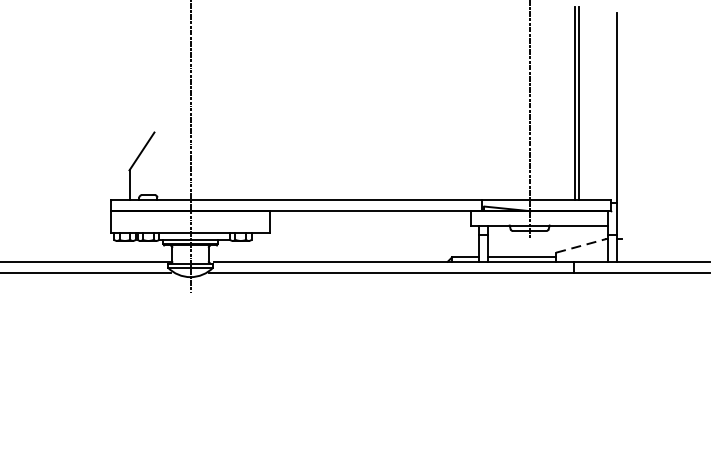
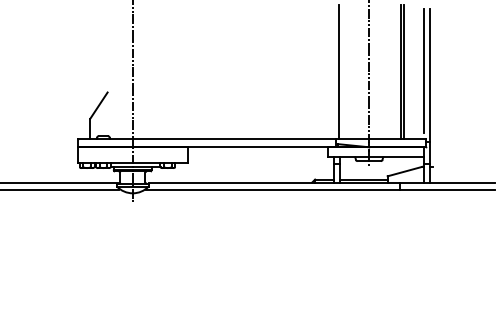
line: (607, 100) -> (423, 70), added
line: (487, 103) -> (339, 72), added
line: (581, 245) -> (405, 171), dashed -> solid

